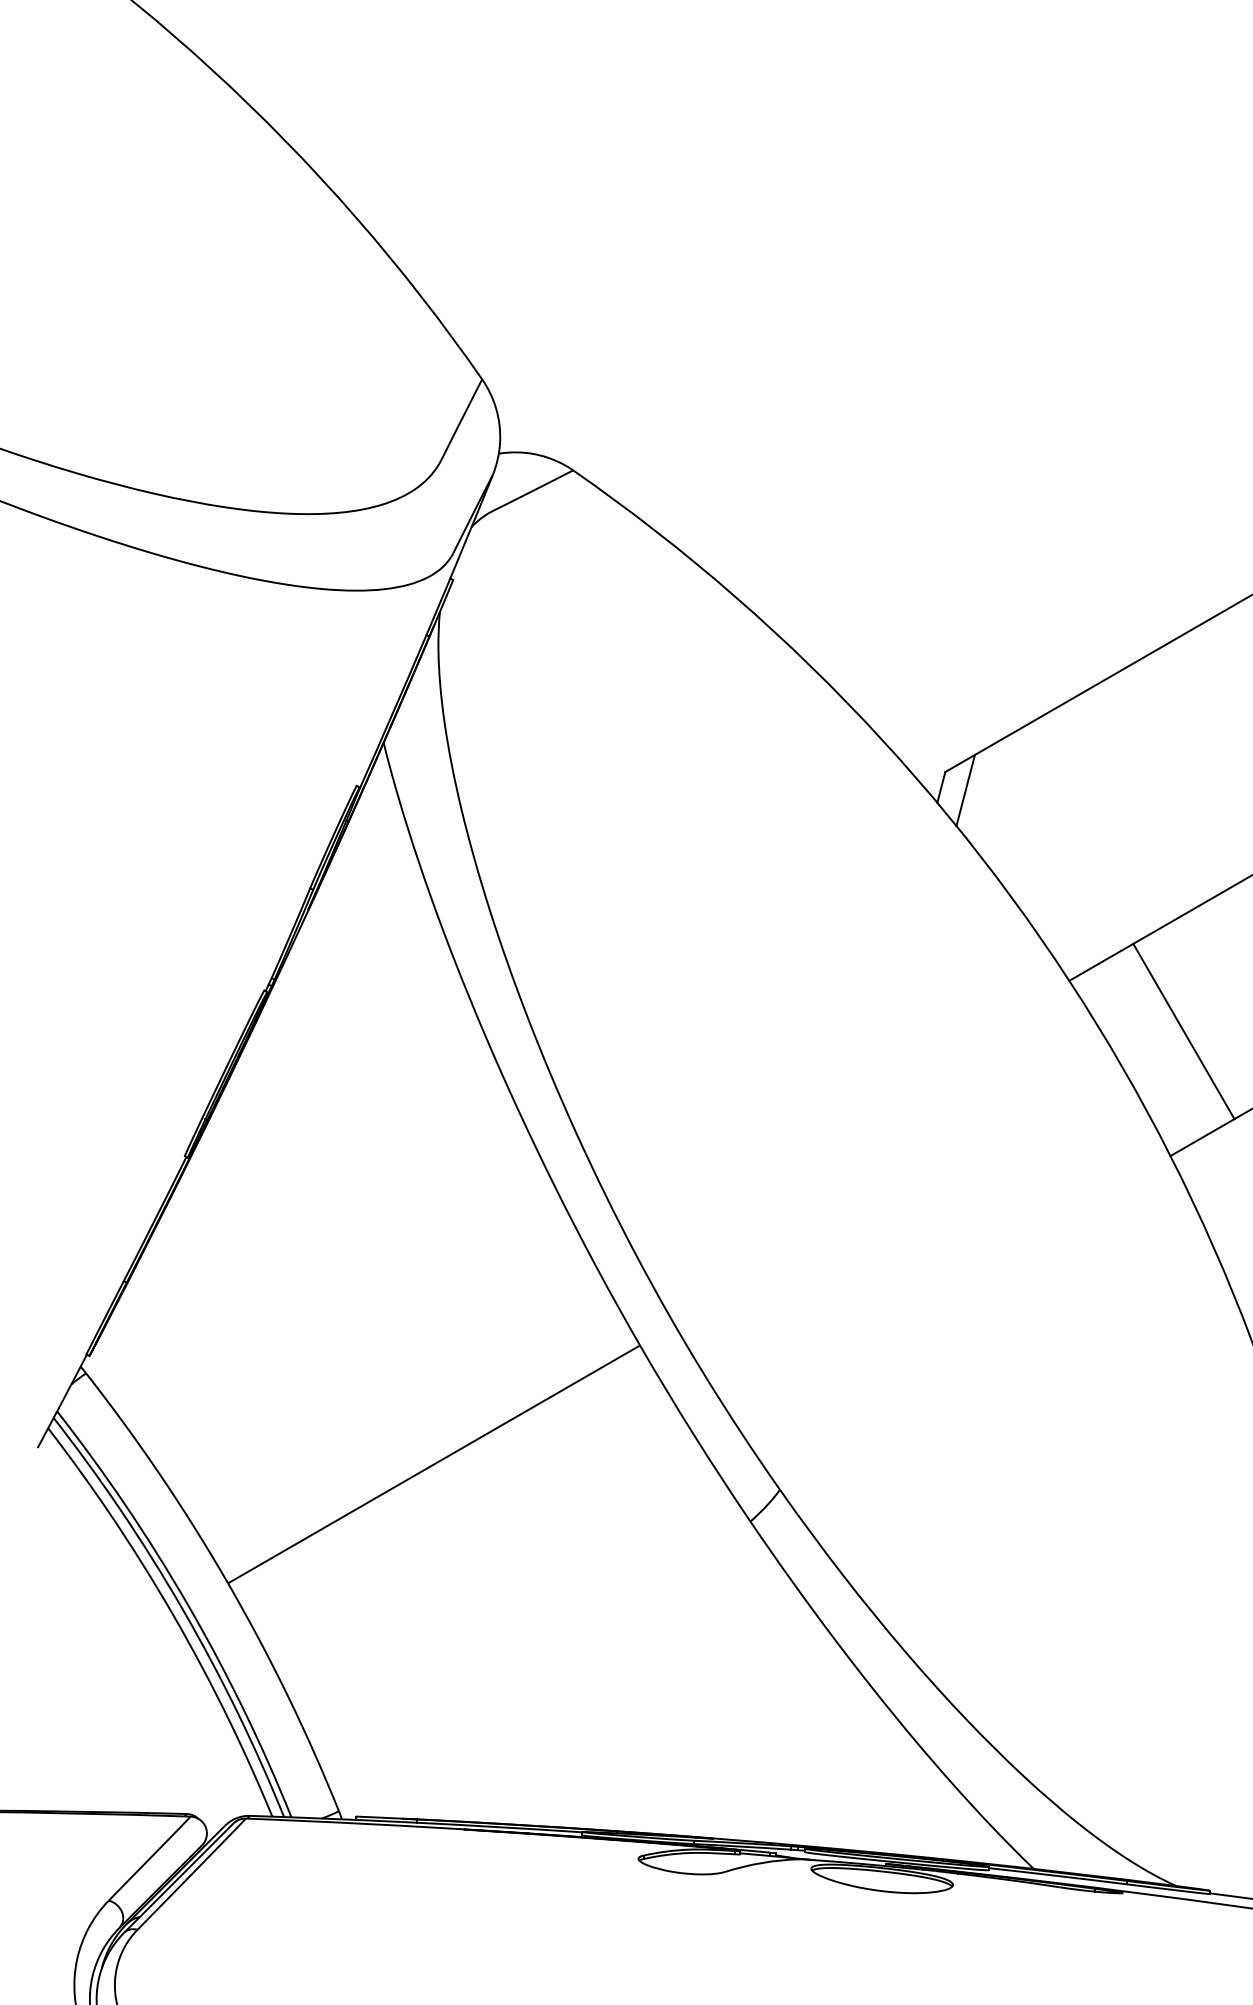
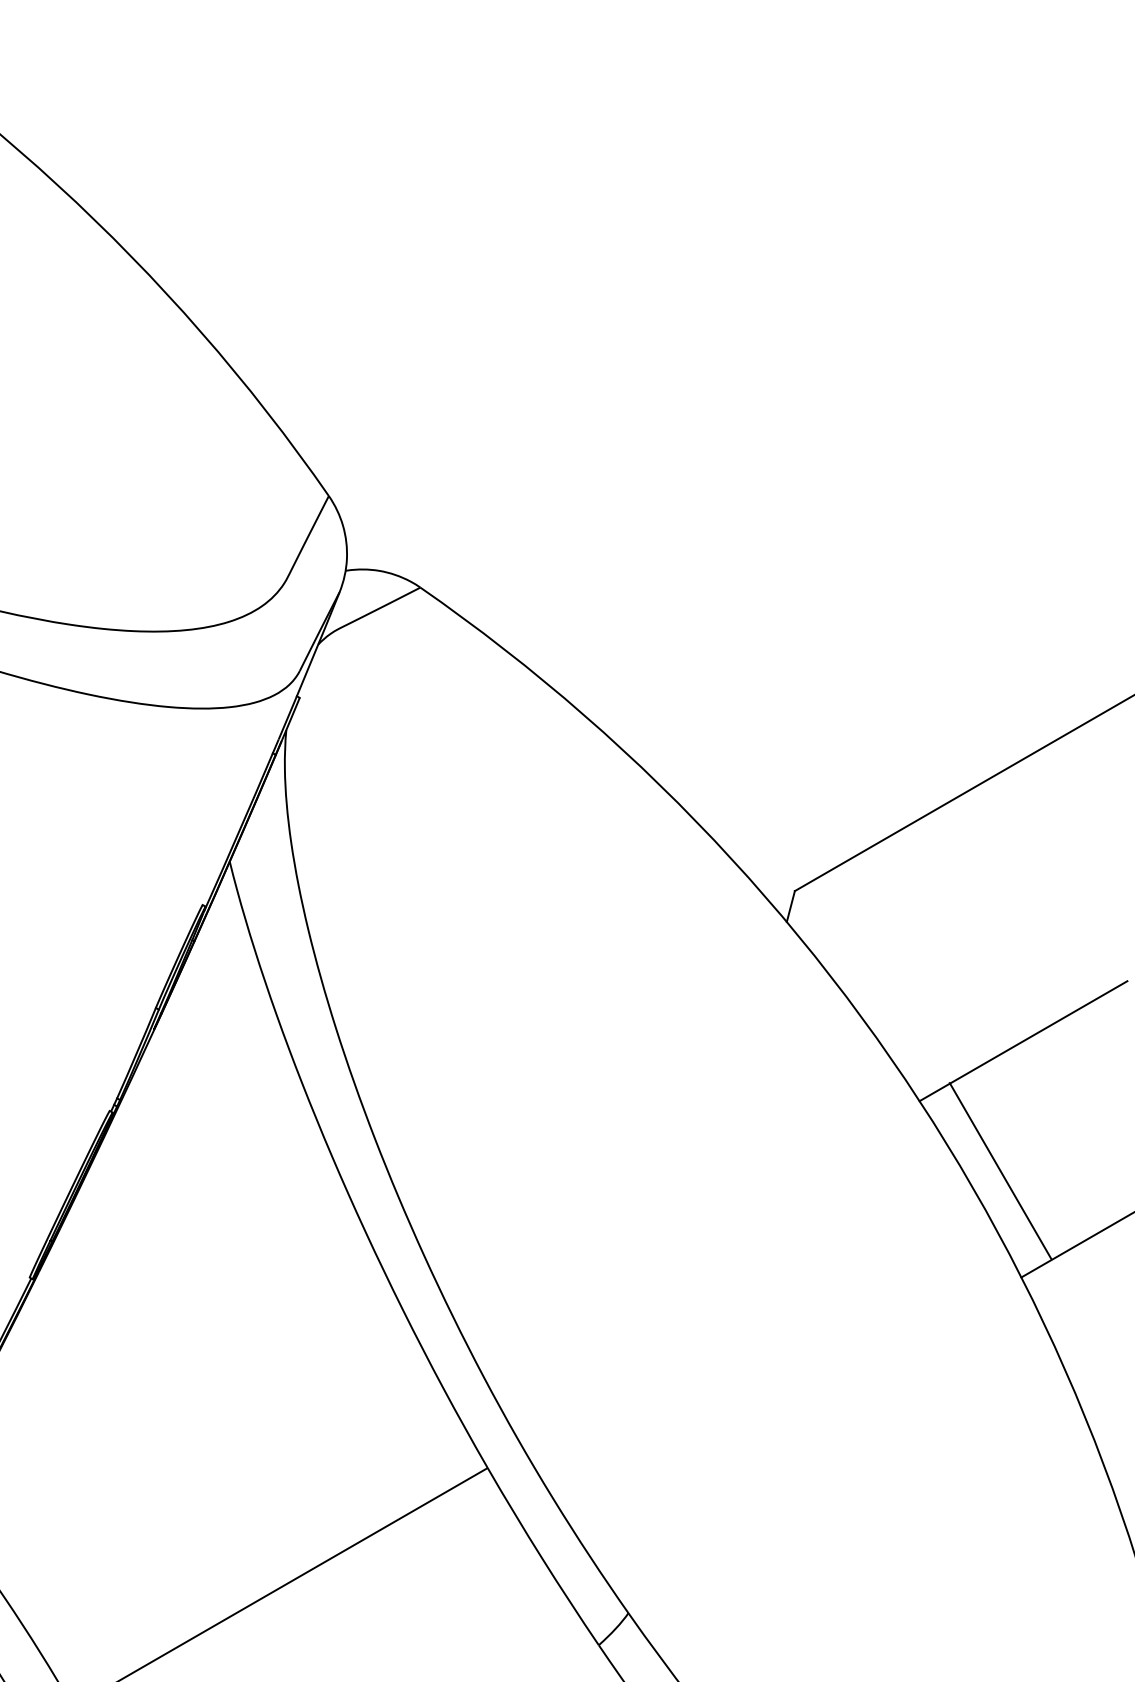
line: (965, 789) -> (815, 908), removed
line: (1183, 1031) -> (1000, 1171), moved

